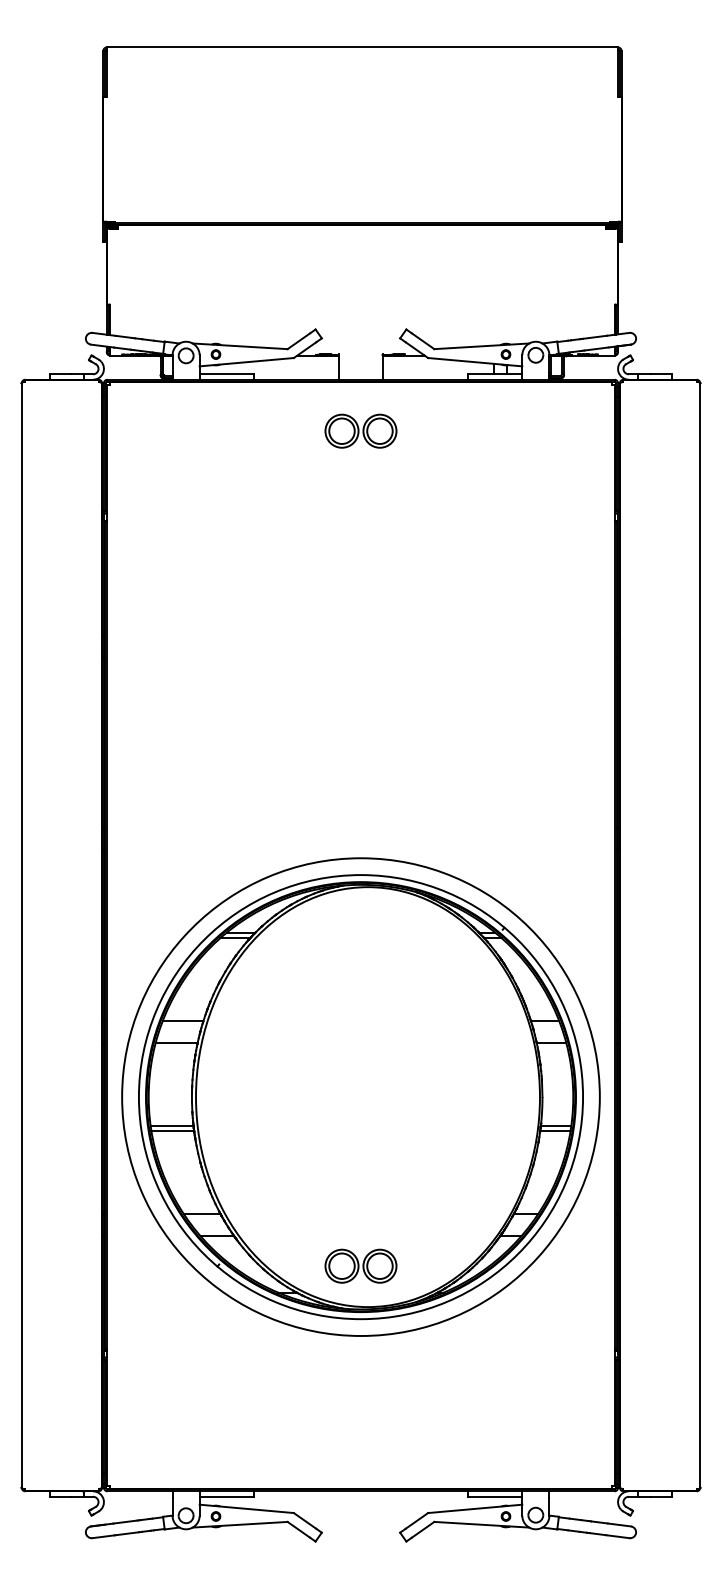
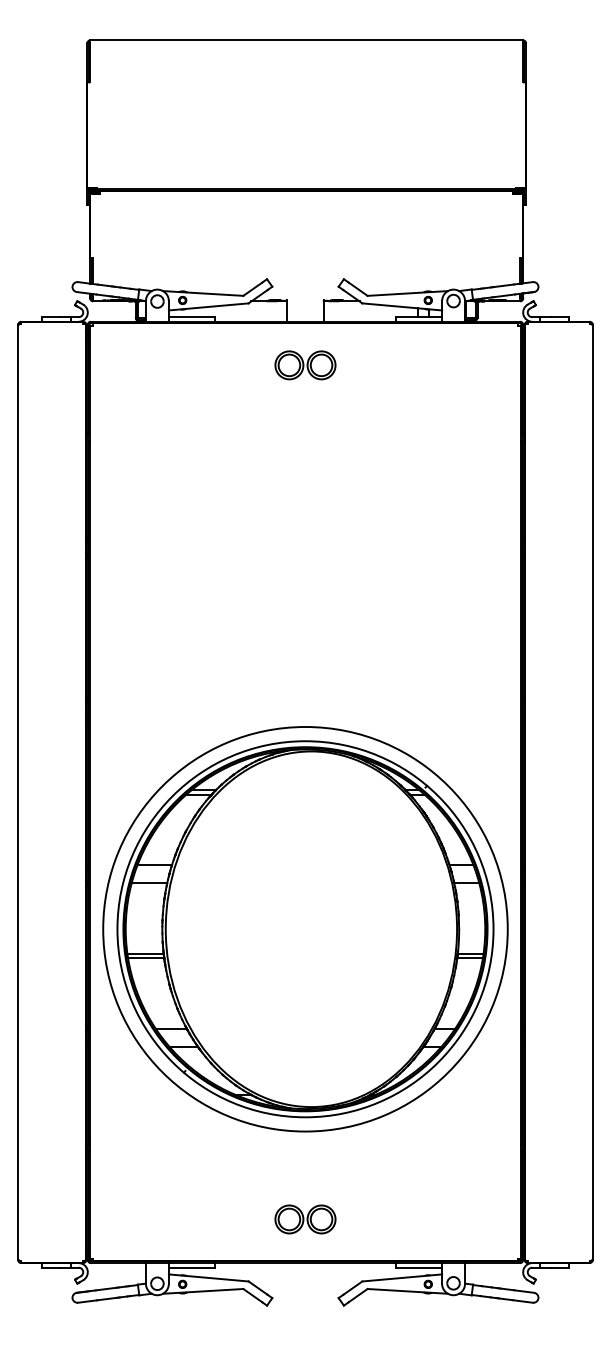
part: (361, 1266) -> (305, 1219), moved

